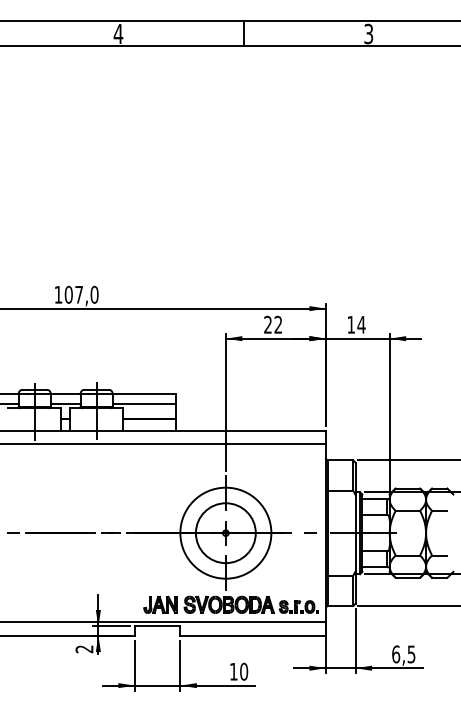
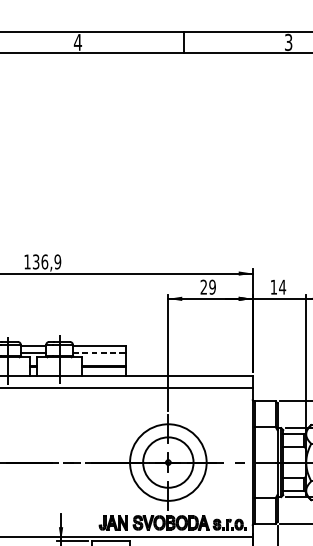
text: (81, 294) -> (46, 261), 107,0 -> 136,9
text: (278, 324) -> (212, 286), 22 -> 29
line: (144, 403) -> (99, 353), solid -> dashed

